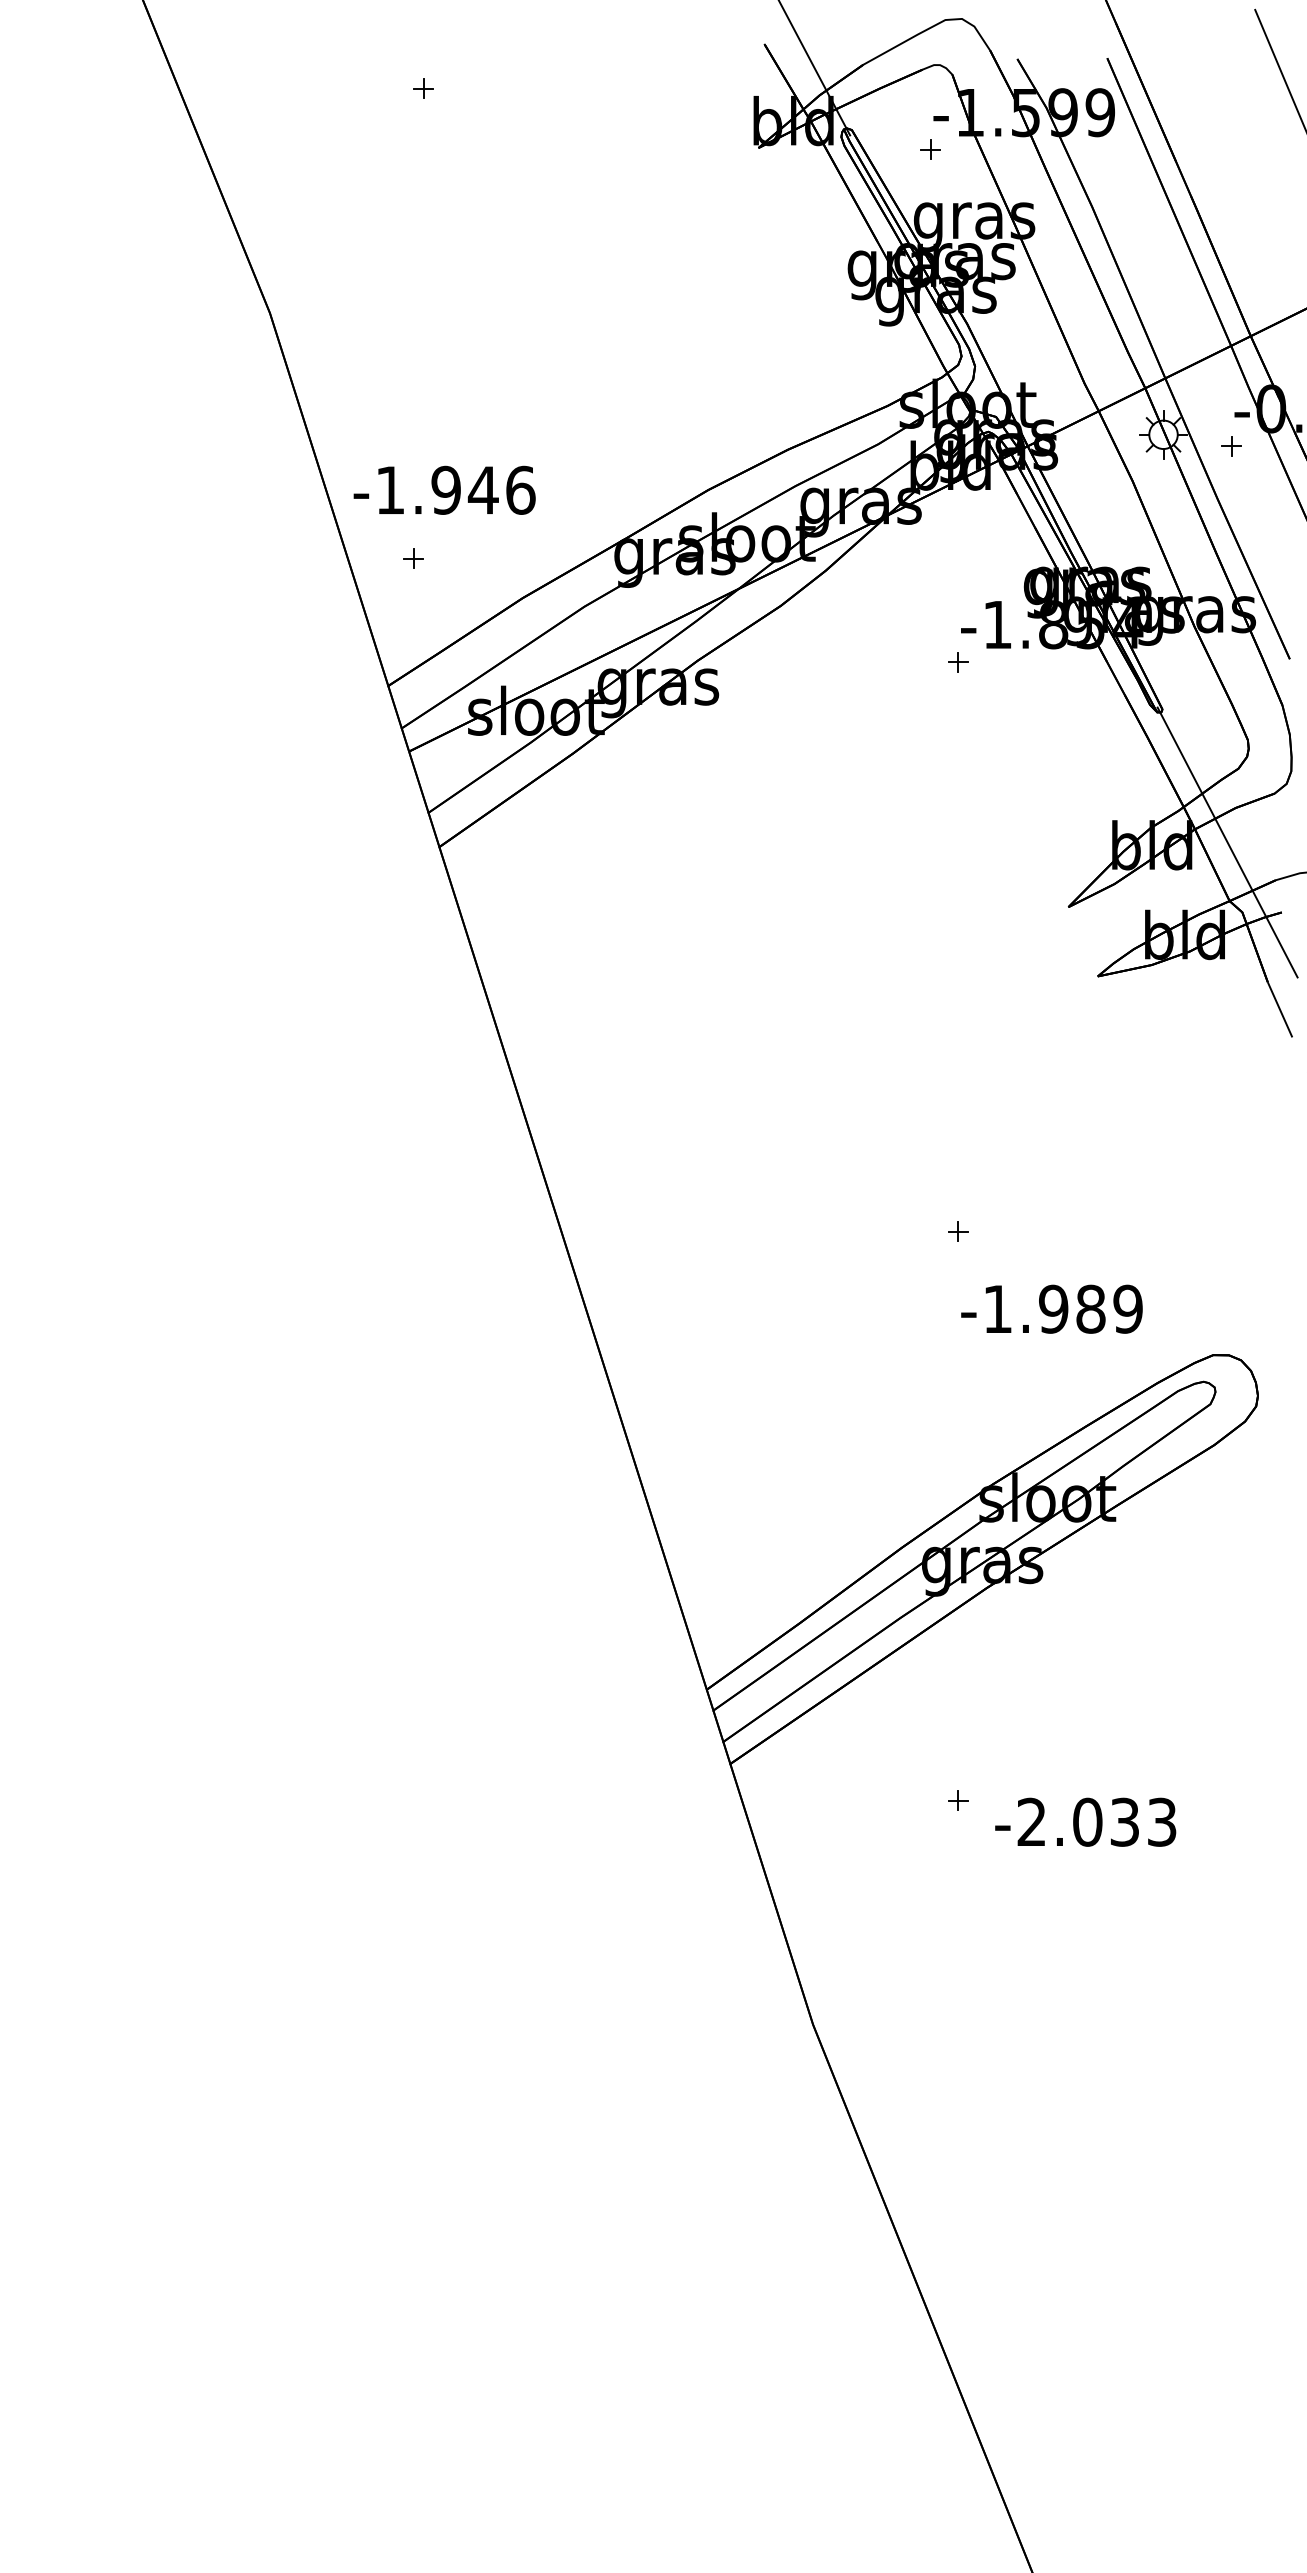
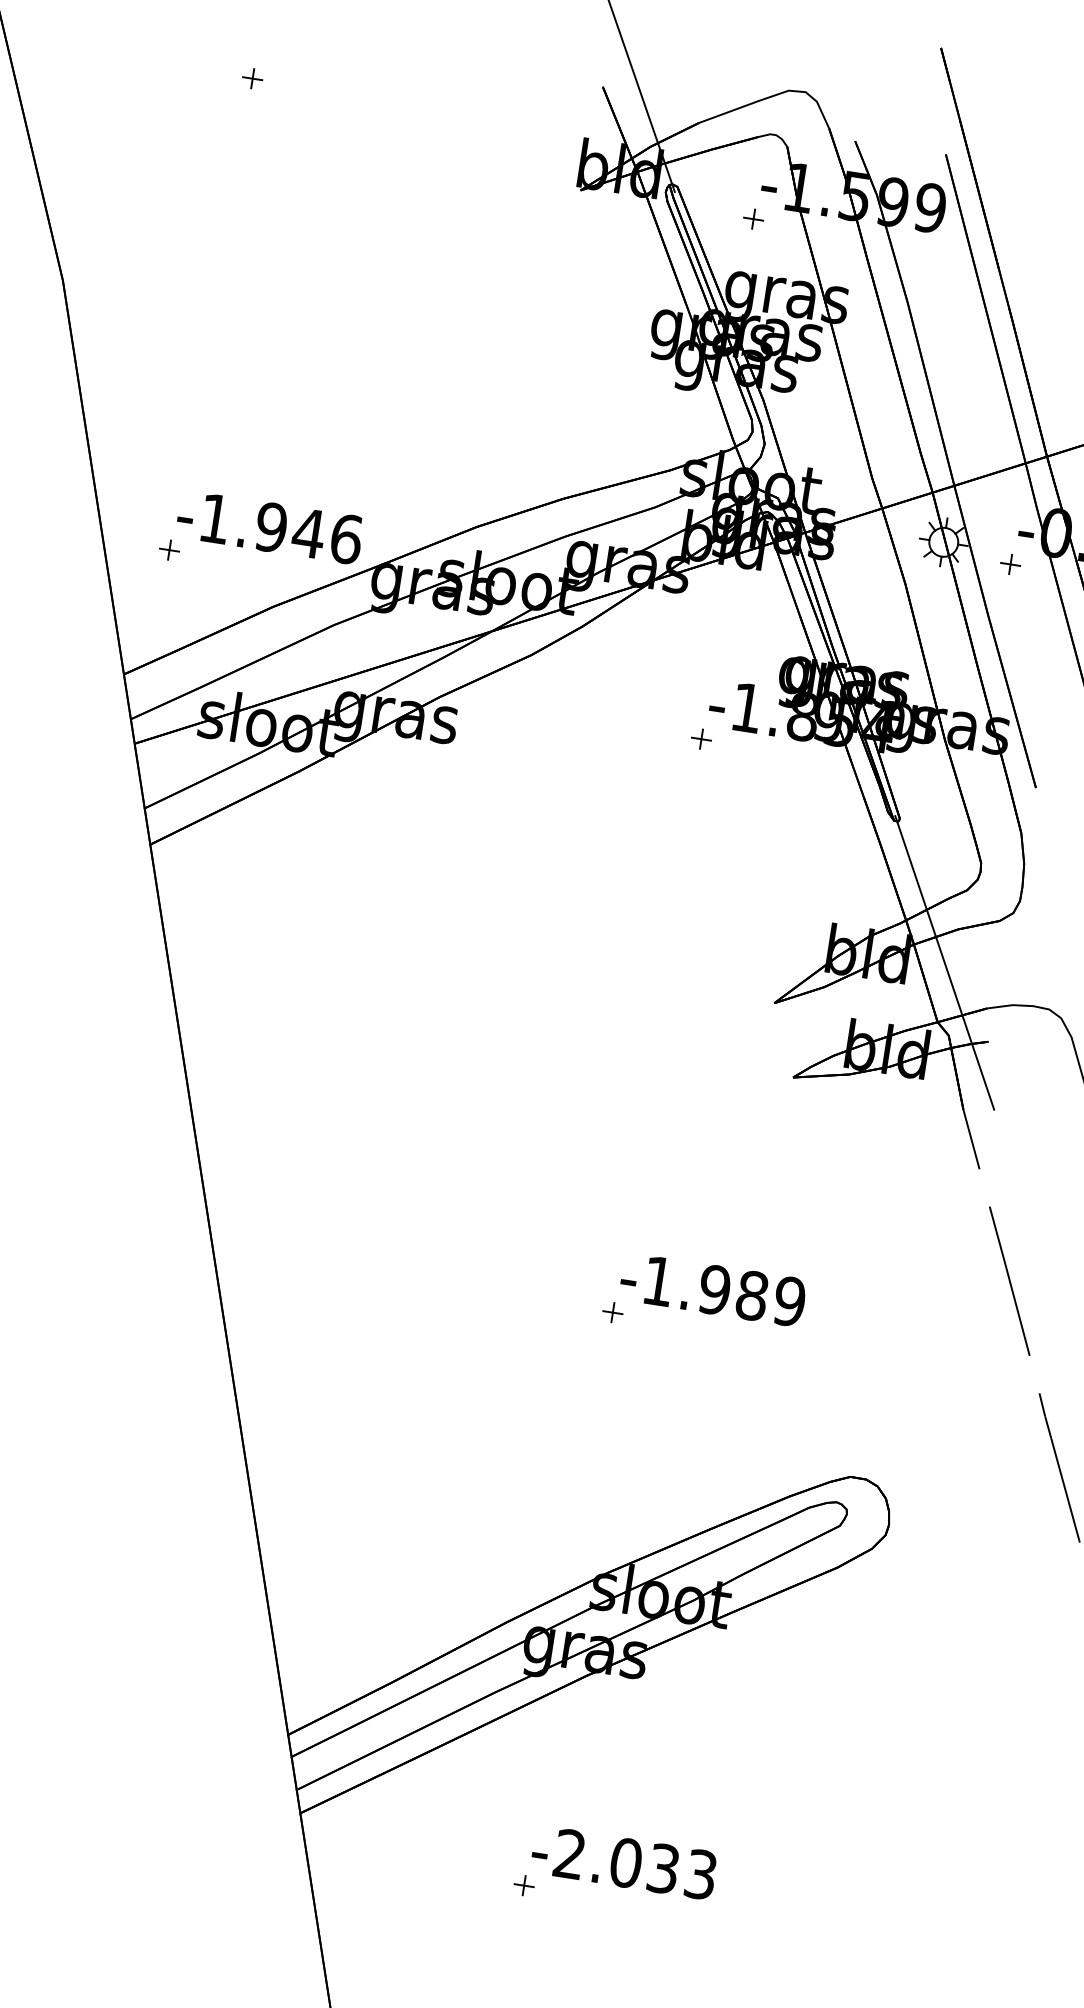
text: (444, 489) -> (269, 526), moved
text: (1051, 1308) -> (712, 1288), moved
text: (1085, 1821) -> (623, 1861), moved

